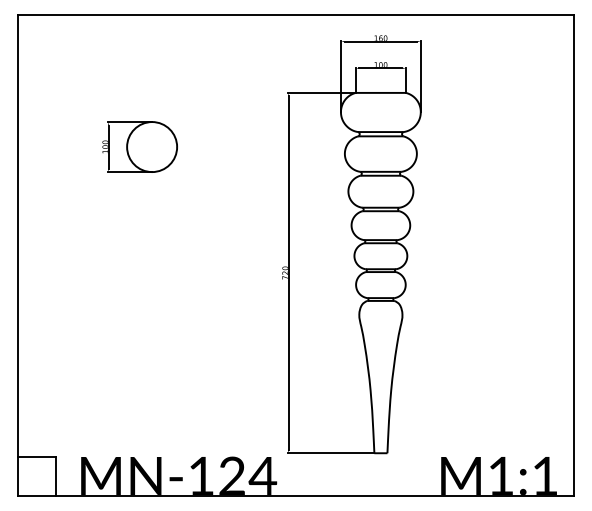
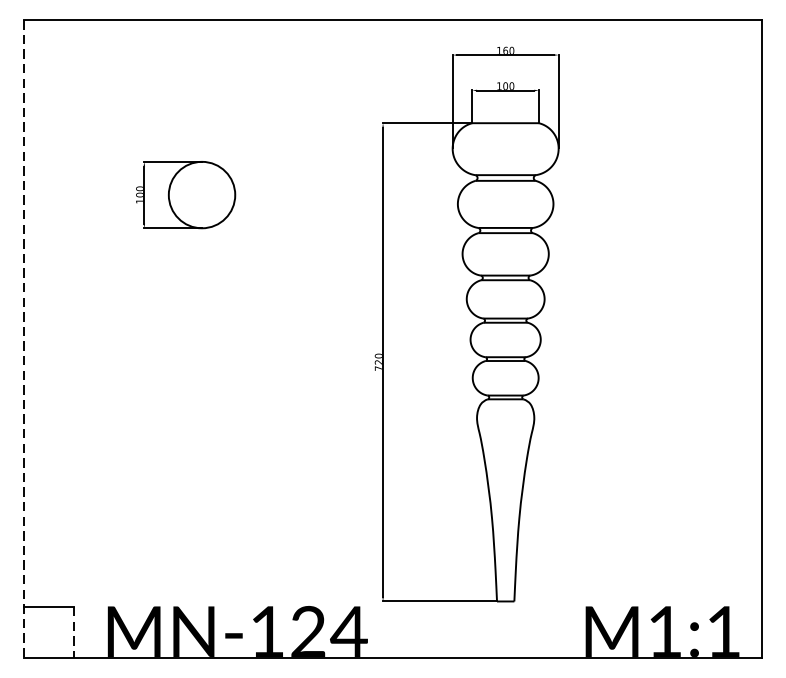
line: (17, 255) -> (23, 339), solid -> dashed
line: (55, 477) -> (73, 633), solid -> dashed

